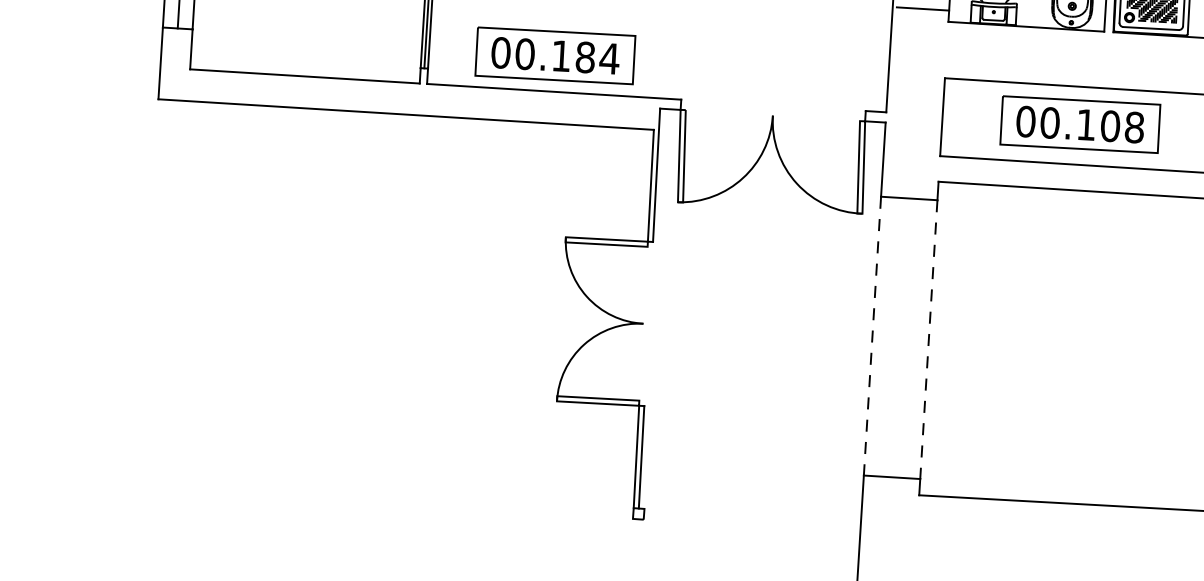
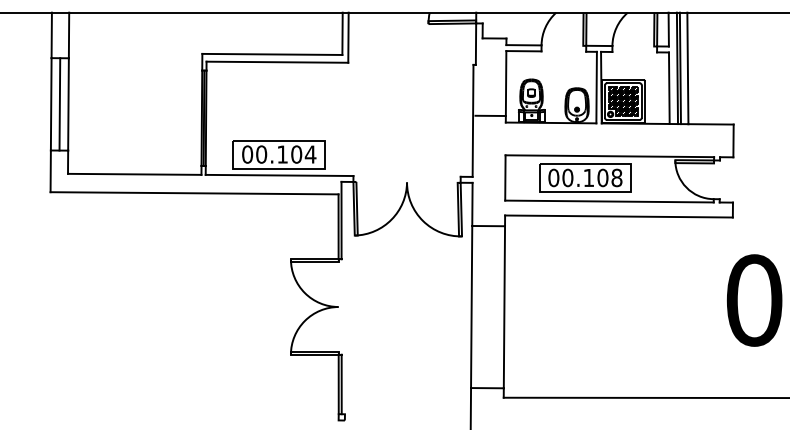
text: (585, 57) -> (296, 154), 00.184 -> 00.104
line: (872, 336) -> (471, 307), dashed -> solid
line: (928, 340) -> (504, 307), dashed -> solid

